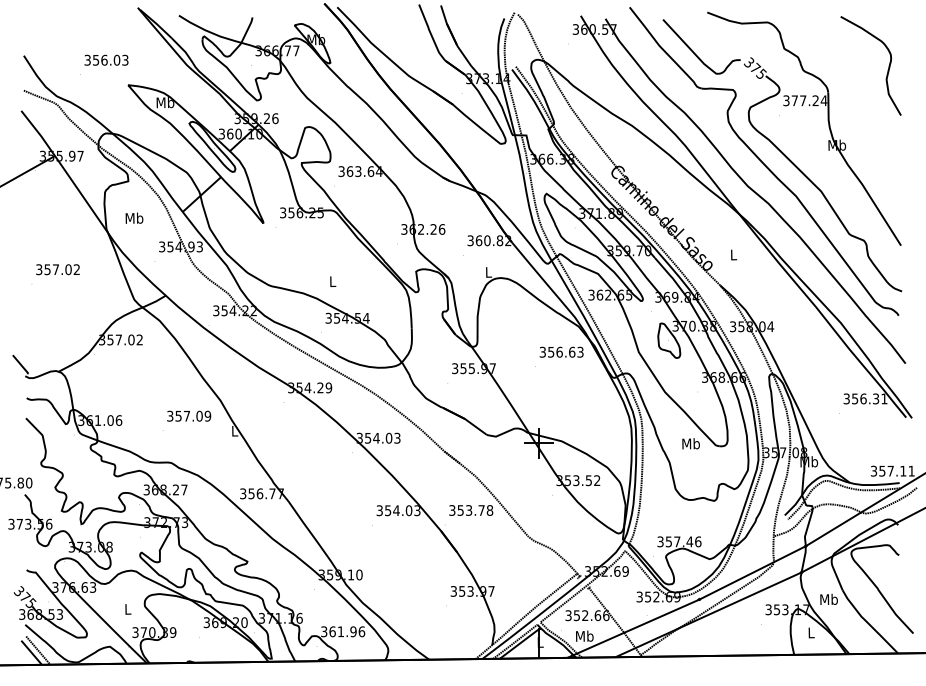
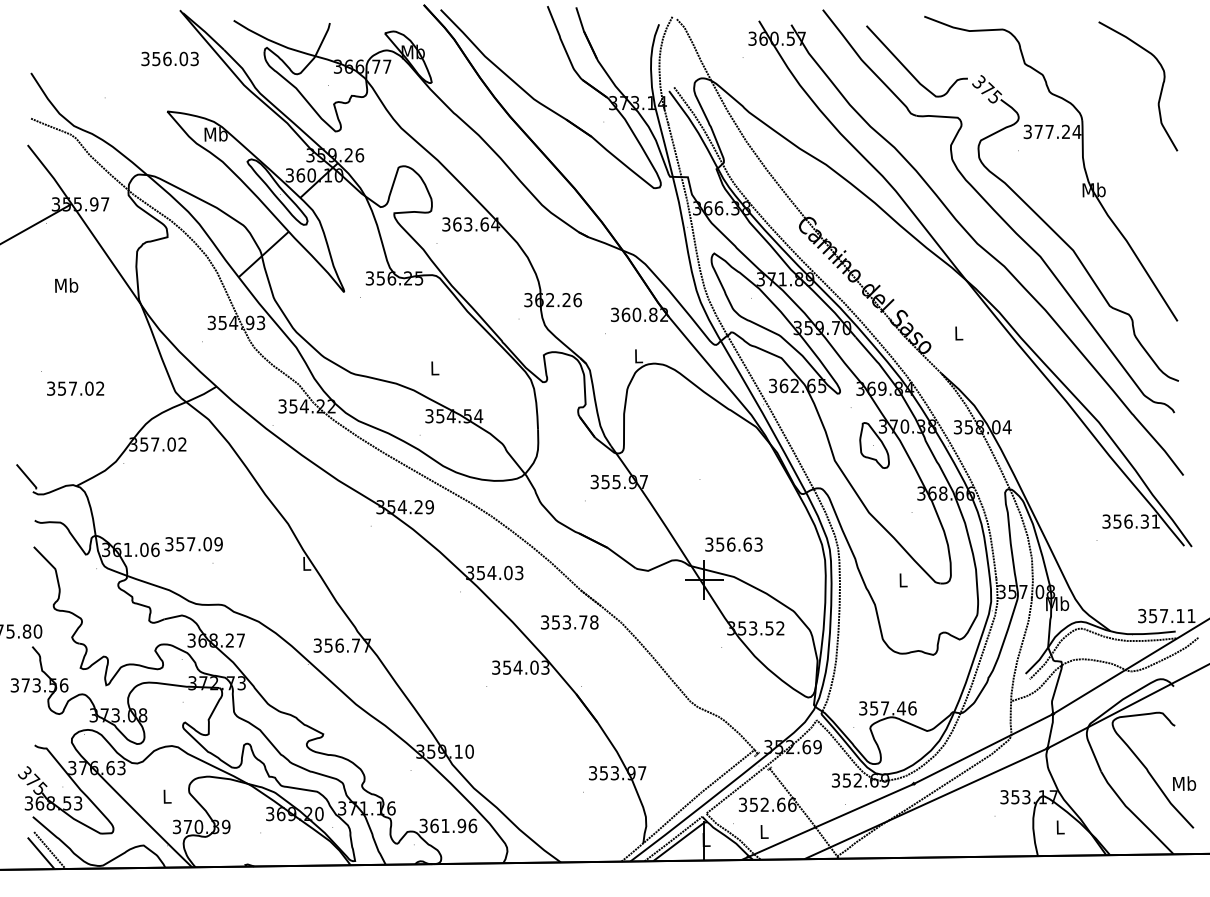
text: (106, 59) -> (169, 58), moved
text: (134, 218) -> (66, 285), moved
text: (57, 269) -> (75, 388), moved
text: (561, 352) -> (733, 544), moved
text: (188, 416) -> (193, 544), moved
text: (690, 443) -> (902, 579), Mb -> L
text: (471, 510) -> (569, 622), moved
text: (829, 599) -> (1184, 783), moved
text: (584, 636) -> (763, 831), Mb -> L

